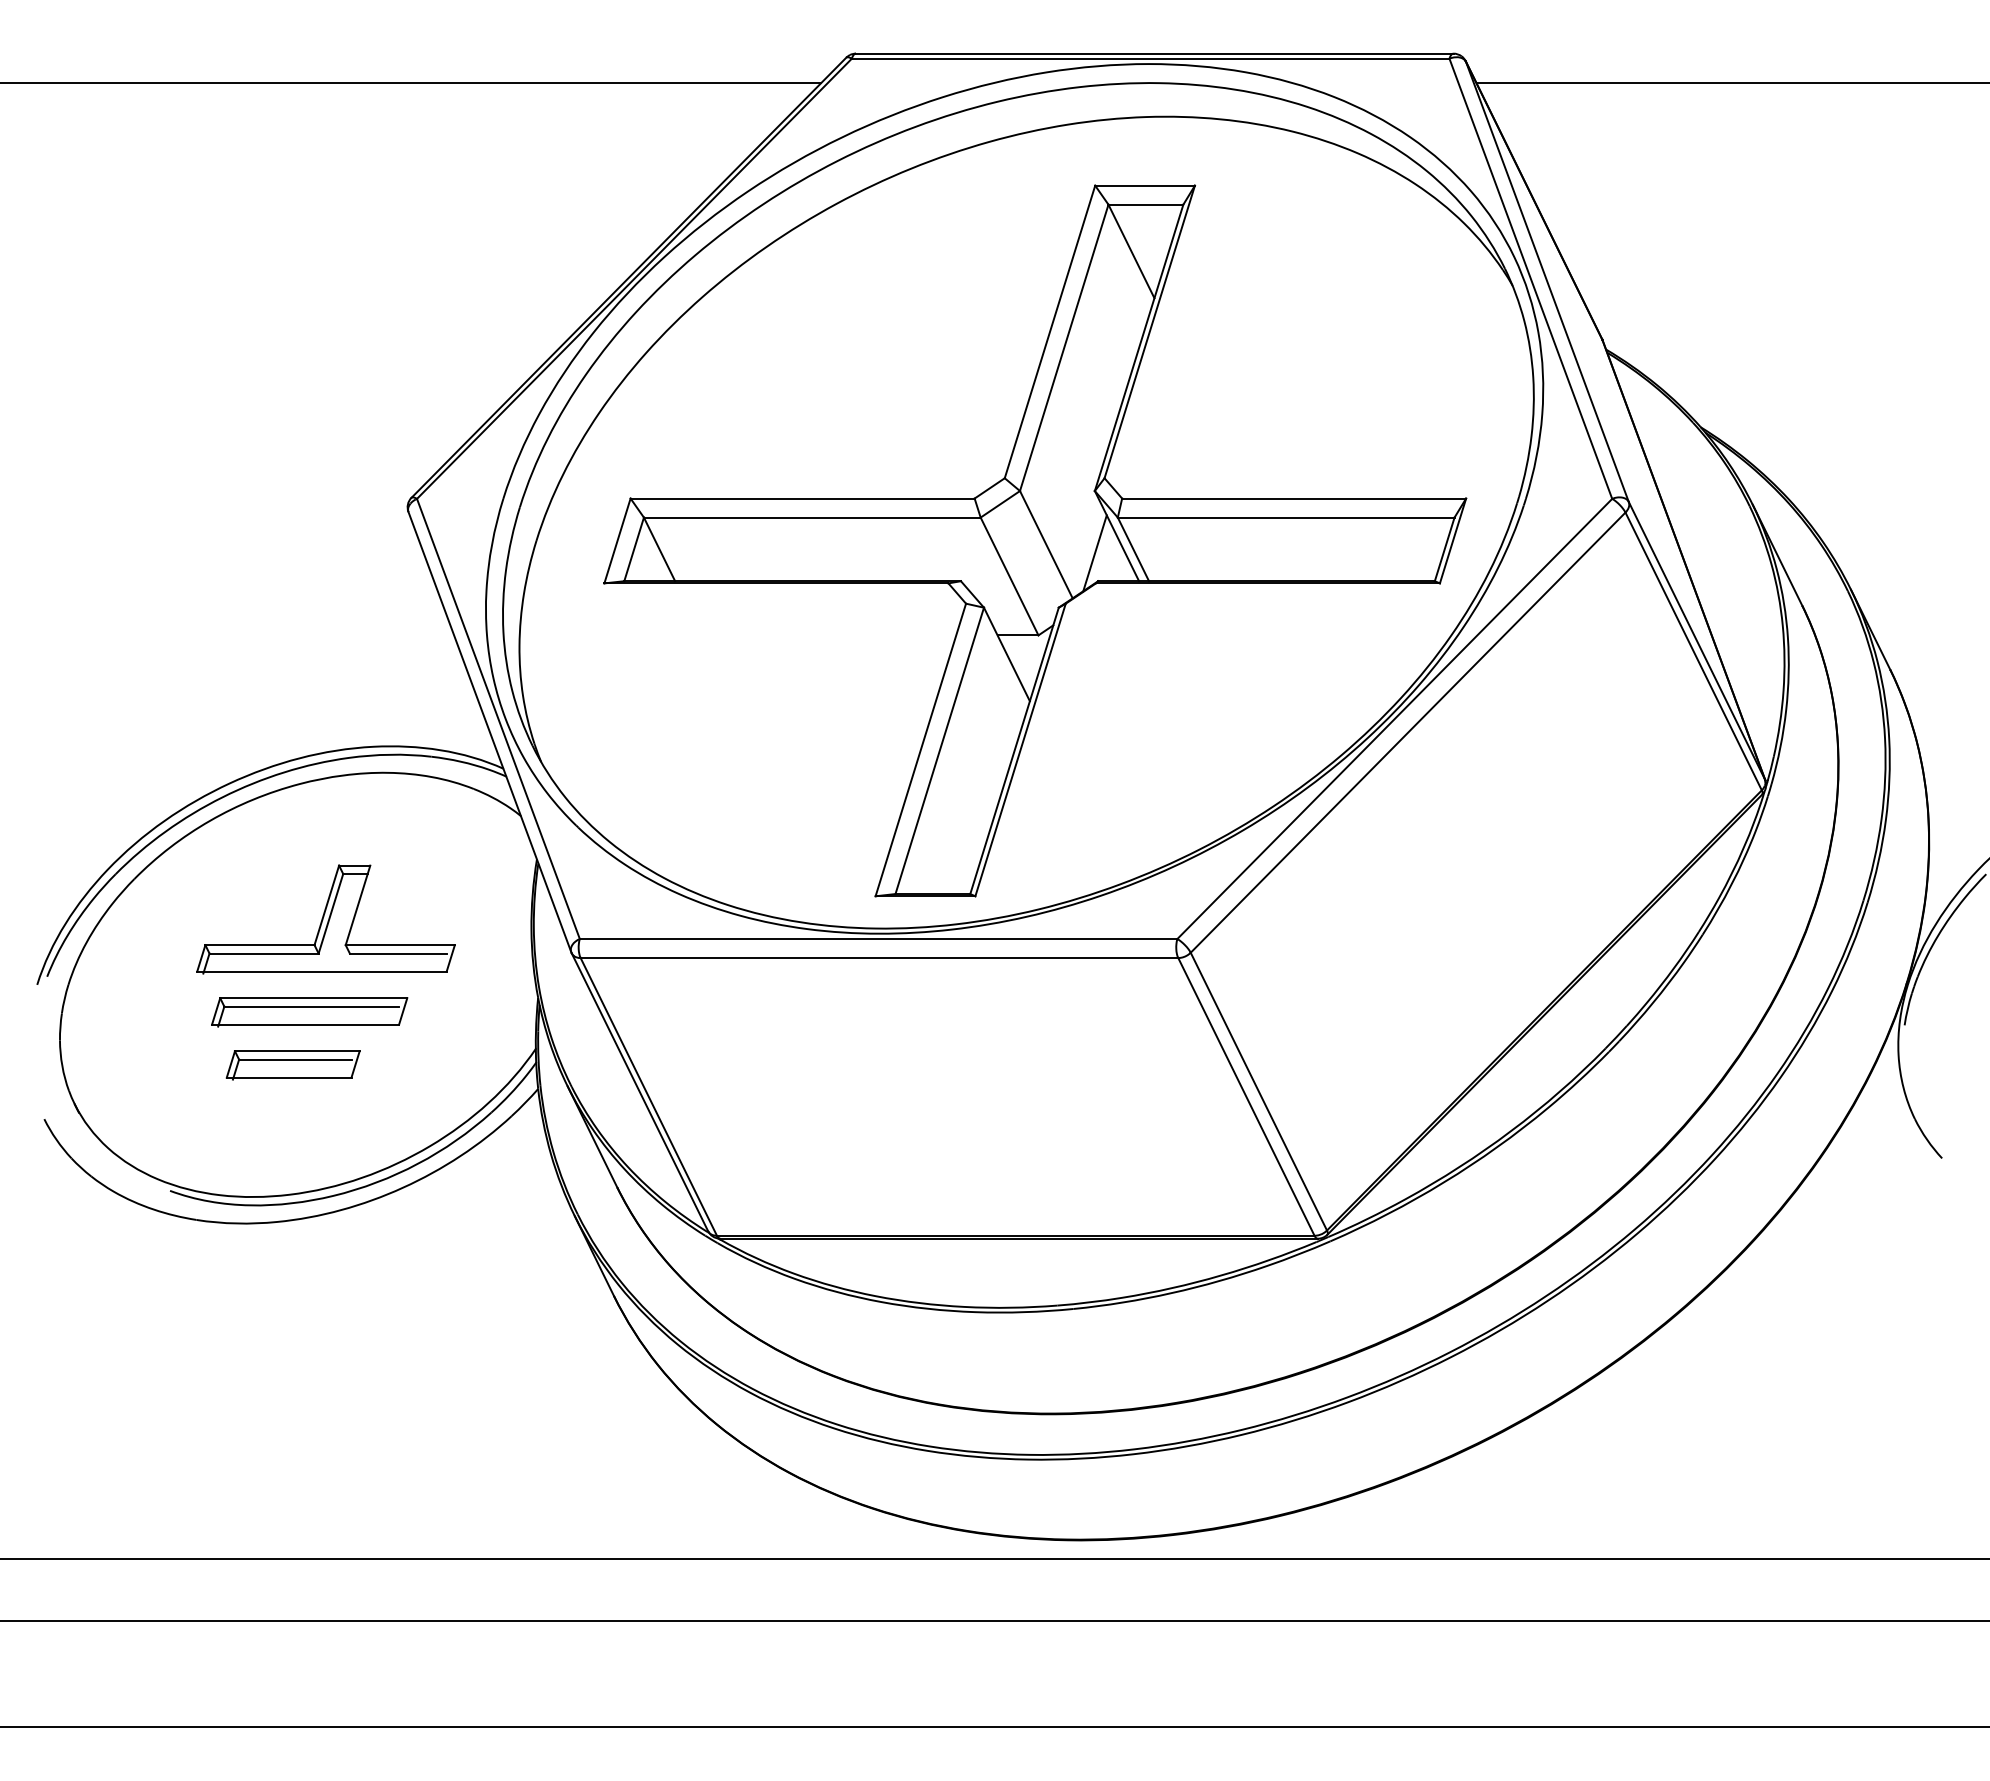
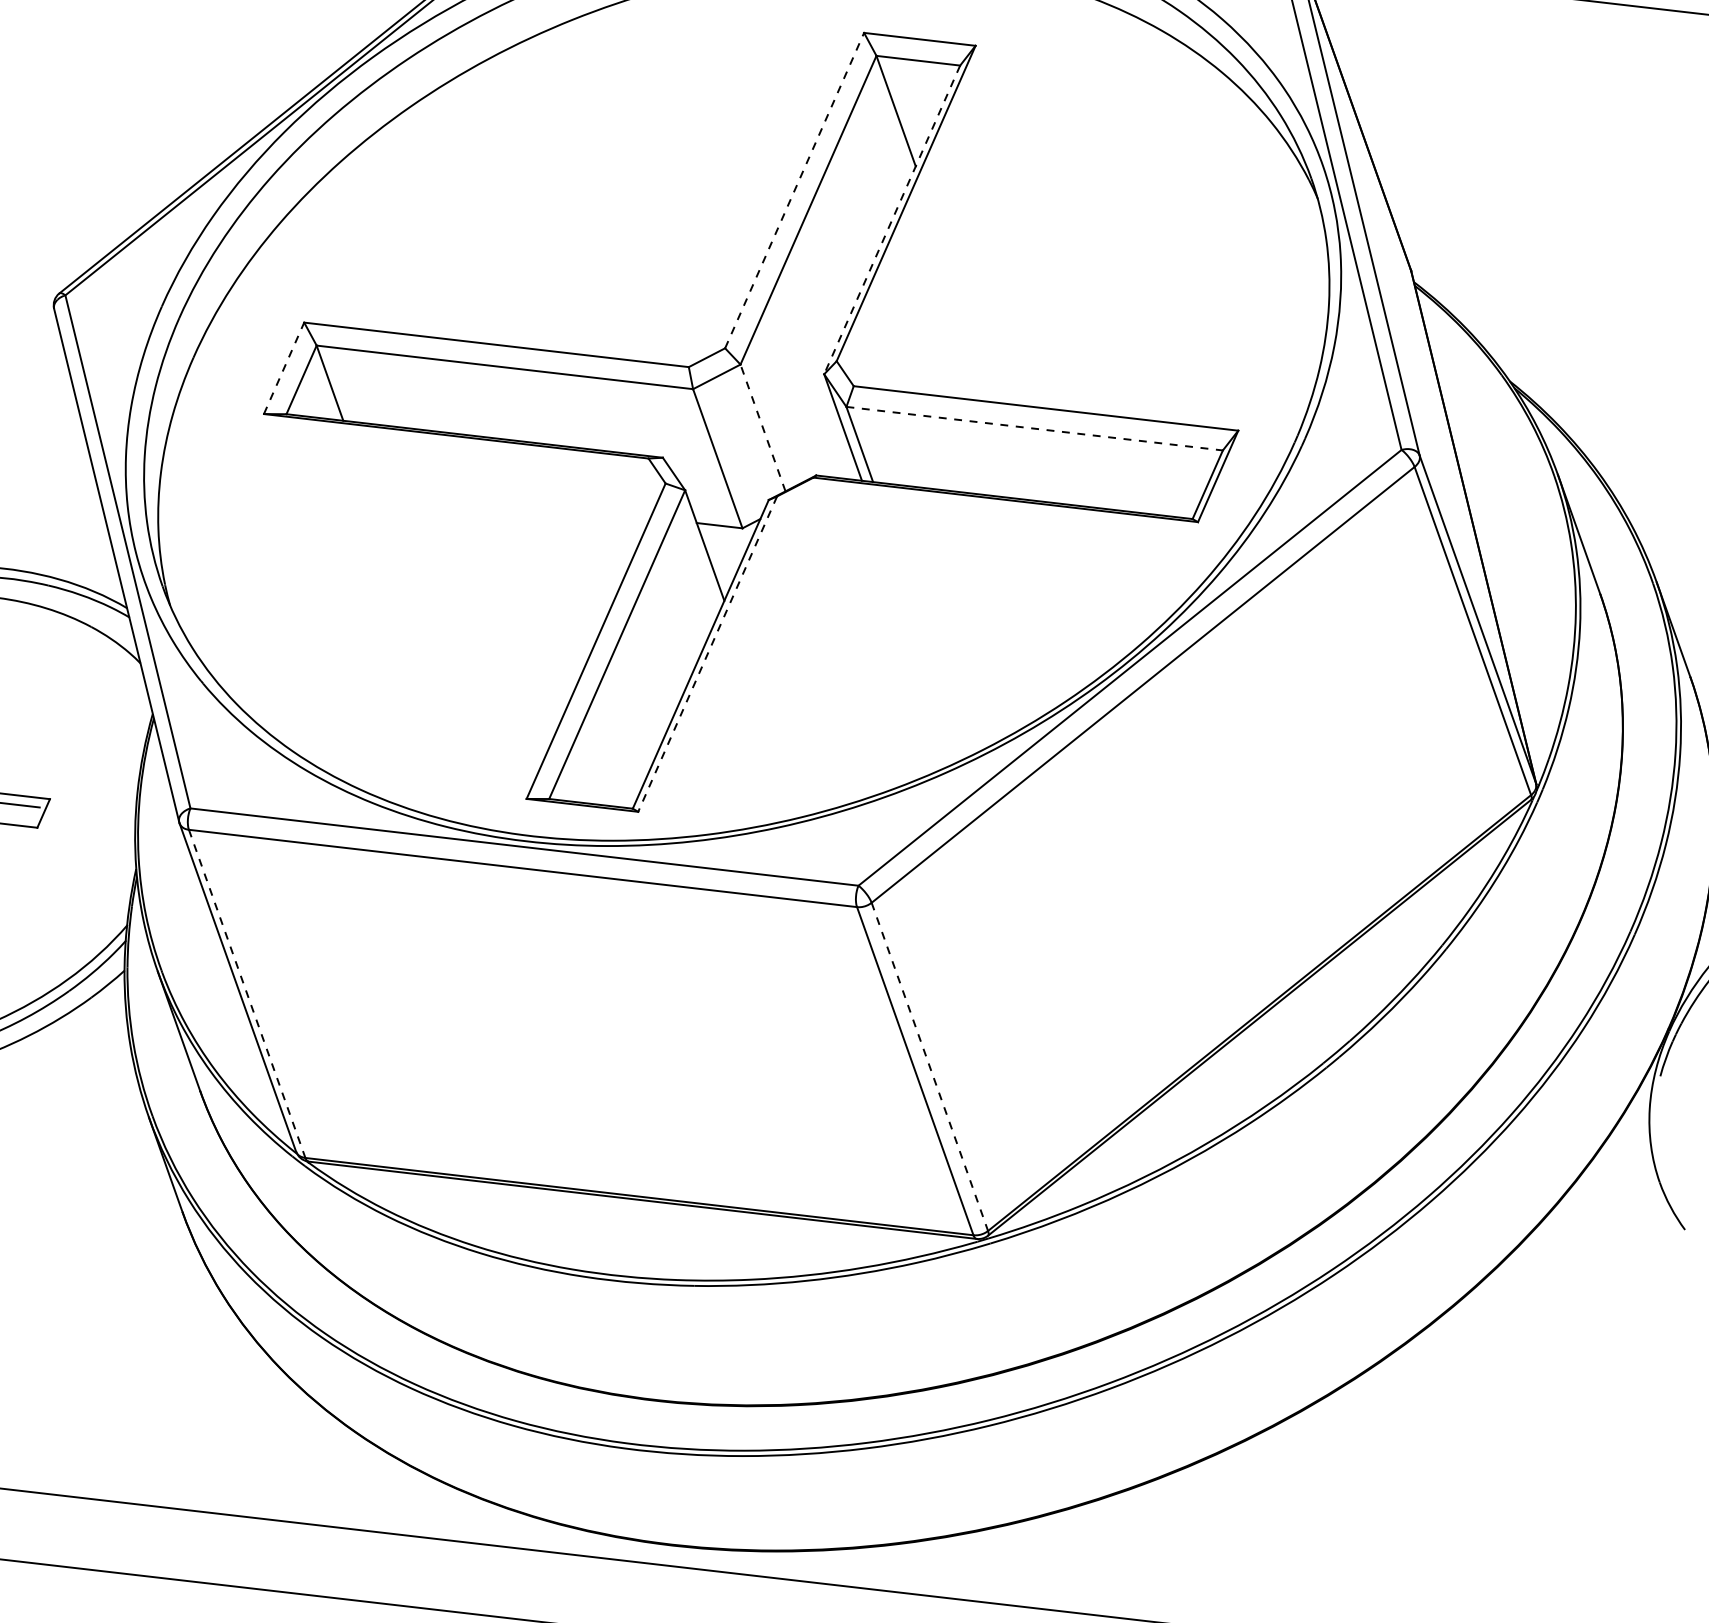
line: (1050, 331) -> (795, 190), solid -> dashed
line: (1139, 347) -> (892, 219), solid -> dashed
line: (1286, 517) -> (1035, 428), solid -> dashed
line: (617, 540) -> (284, 367), solid -> dashed
line: (1046, 544) -> (763, 427), solid -> dashed
line: (1094, 553) -> (815, 444), removed
line: (1020, 750) -> (707, 654), solid -> dashed
line: (1258, 1091) -> (929, 1066), solid -> dashed
line: (648, 1096) -> (246, 993), solid -> dashed

